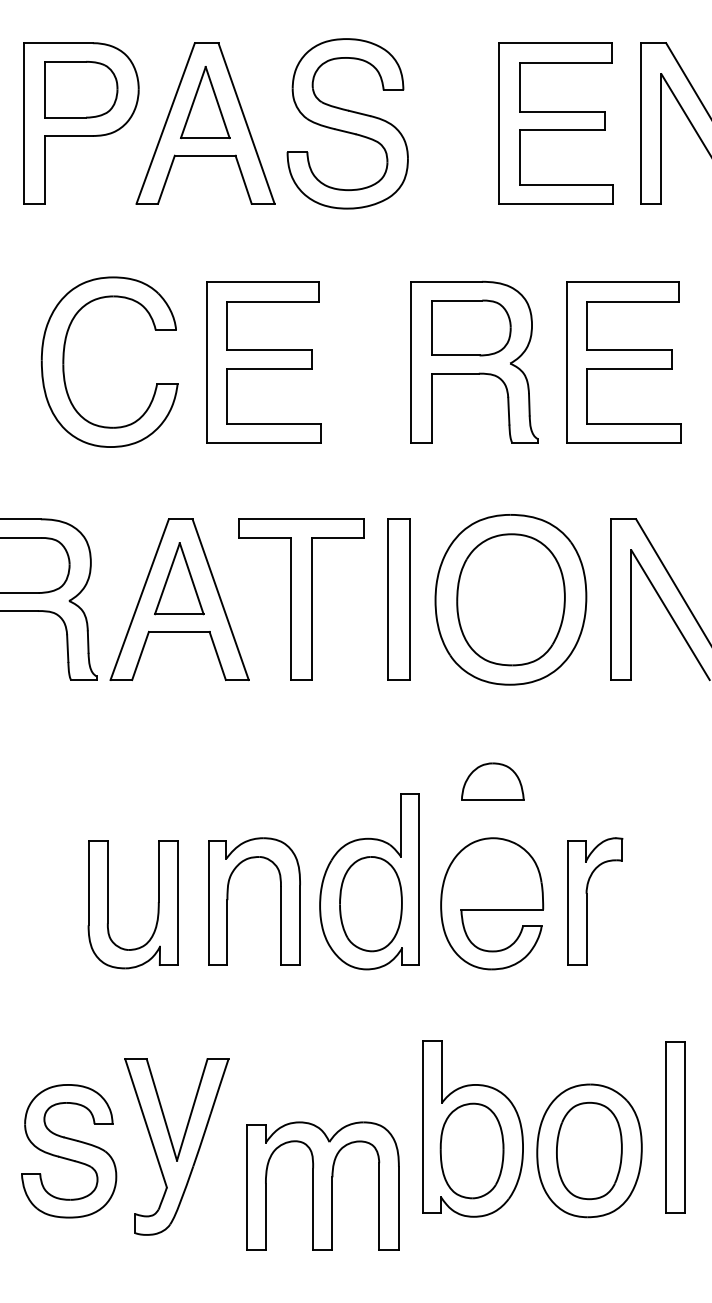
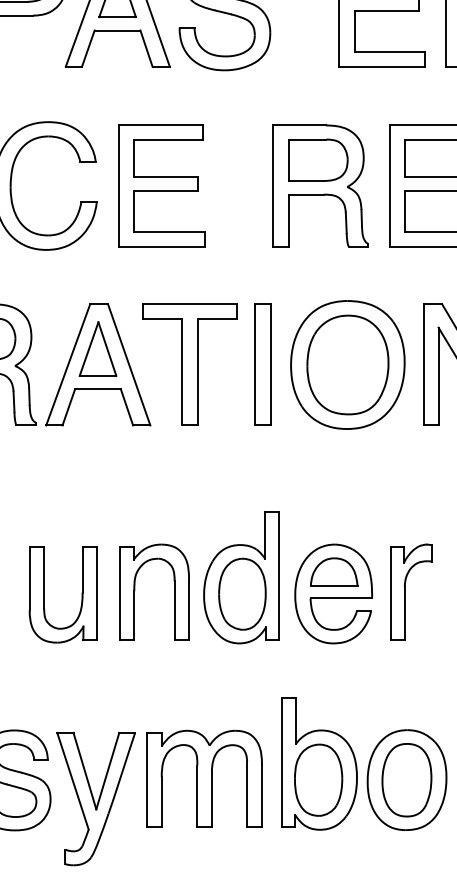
part: (492, 781) -> (333, 571), moved
part: (176, 1146) -> (95, 798), moved
part: (322, 1185) -> (204, 778), moved

